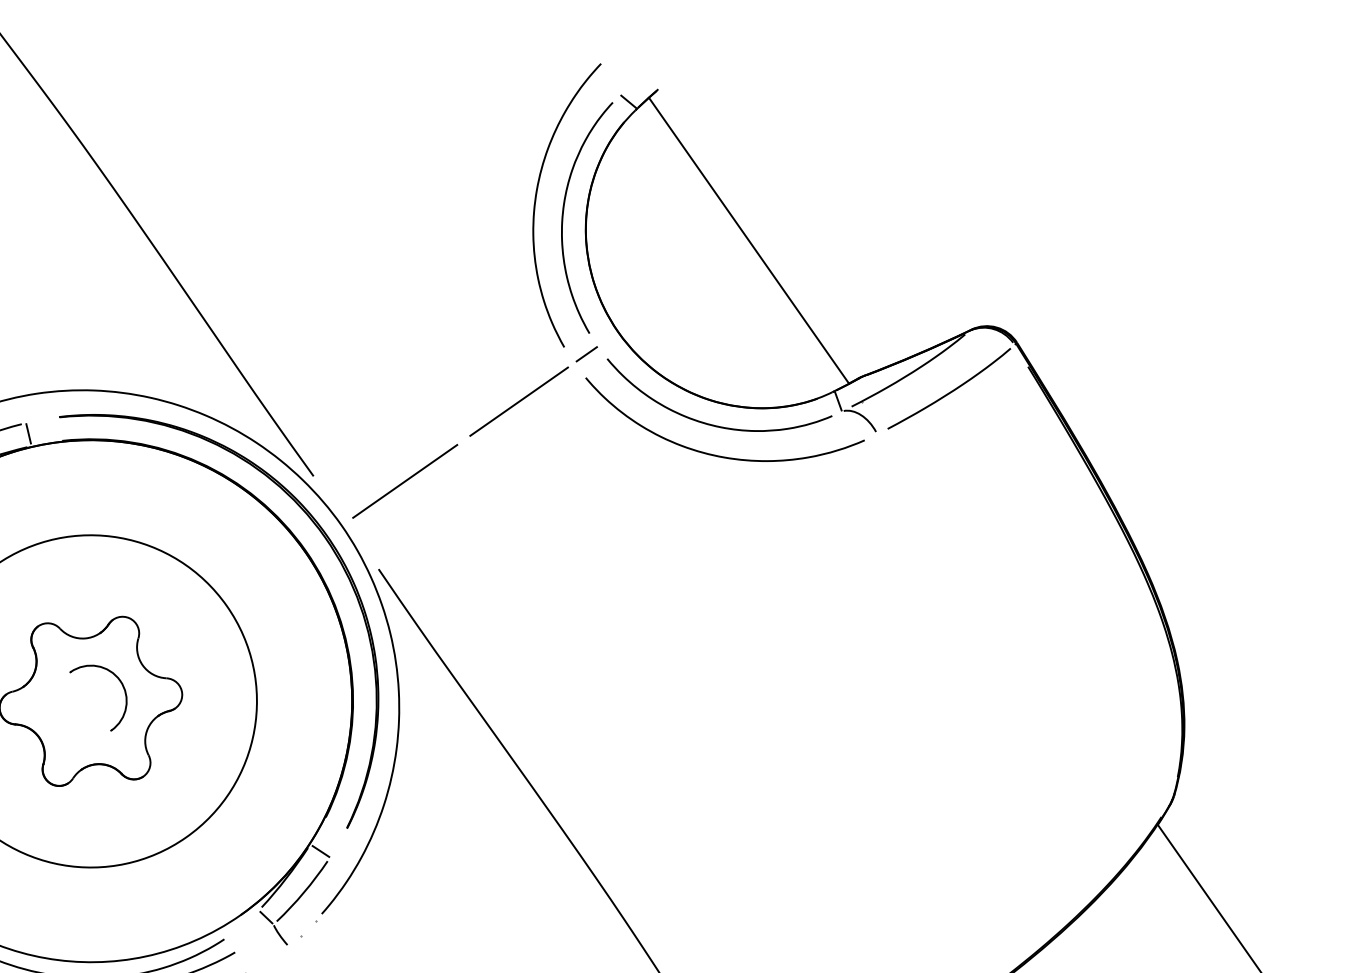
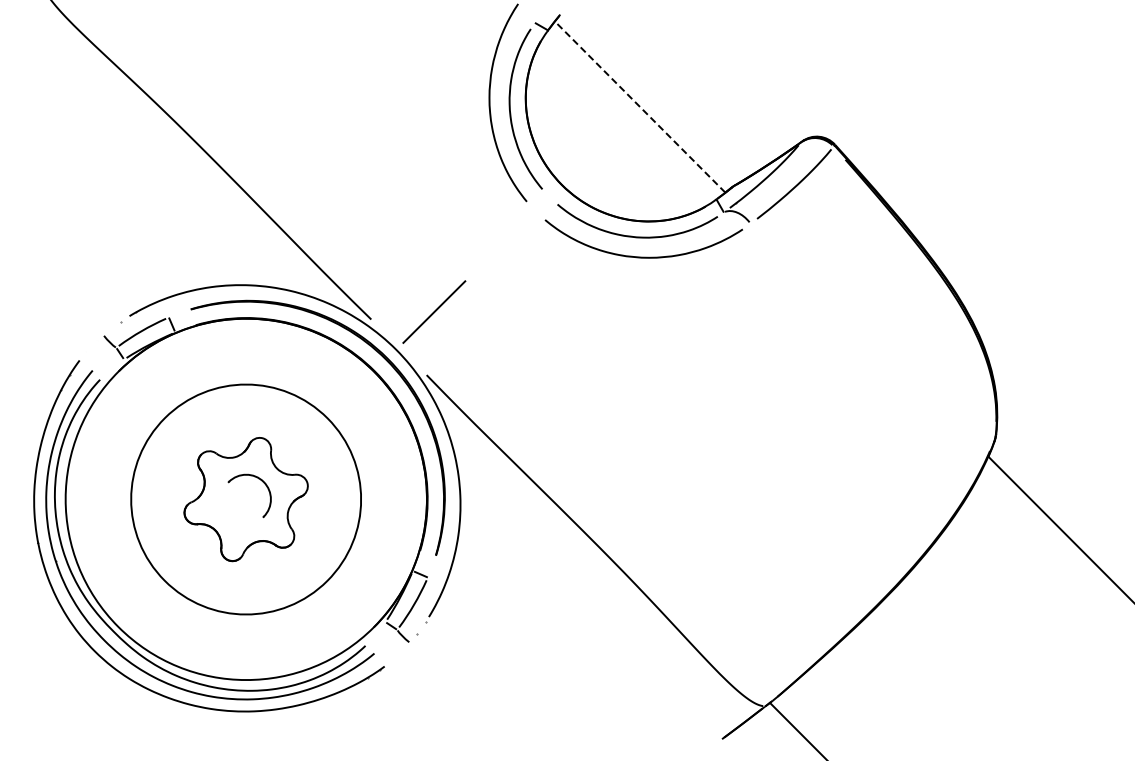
line: (749, 241) -> (640, 107), solid -> dashed
line: (532, 391) -> (510, 235), removed

